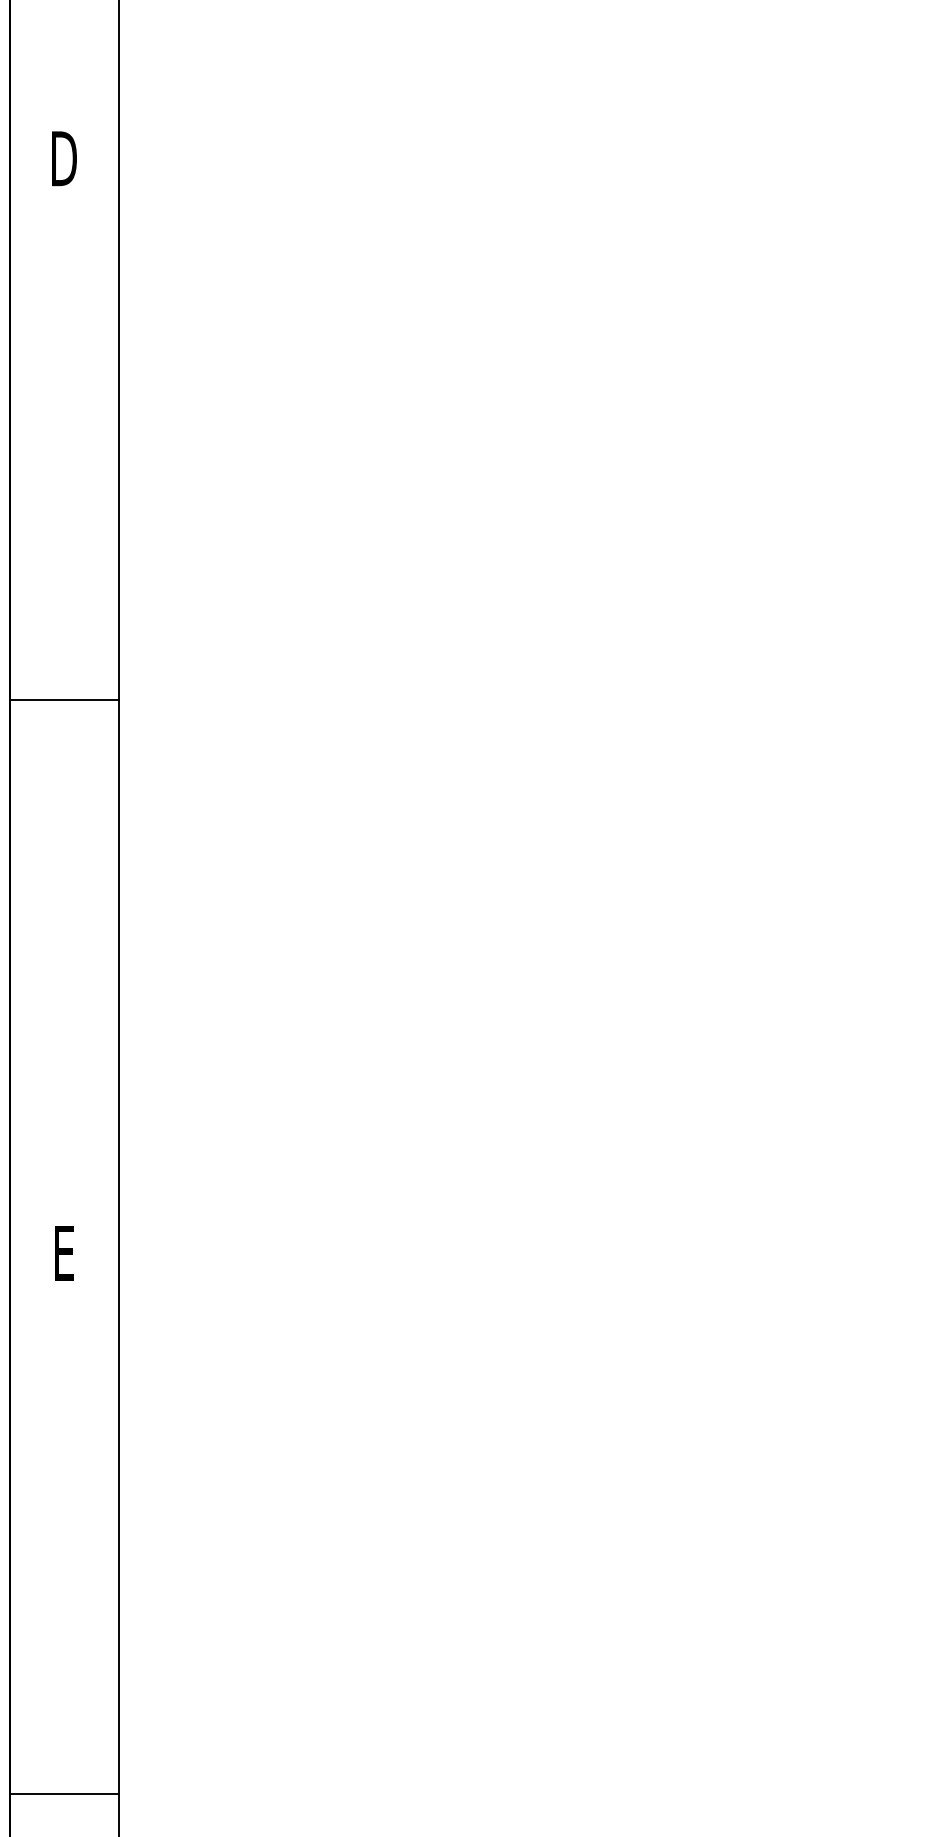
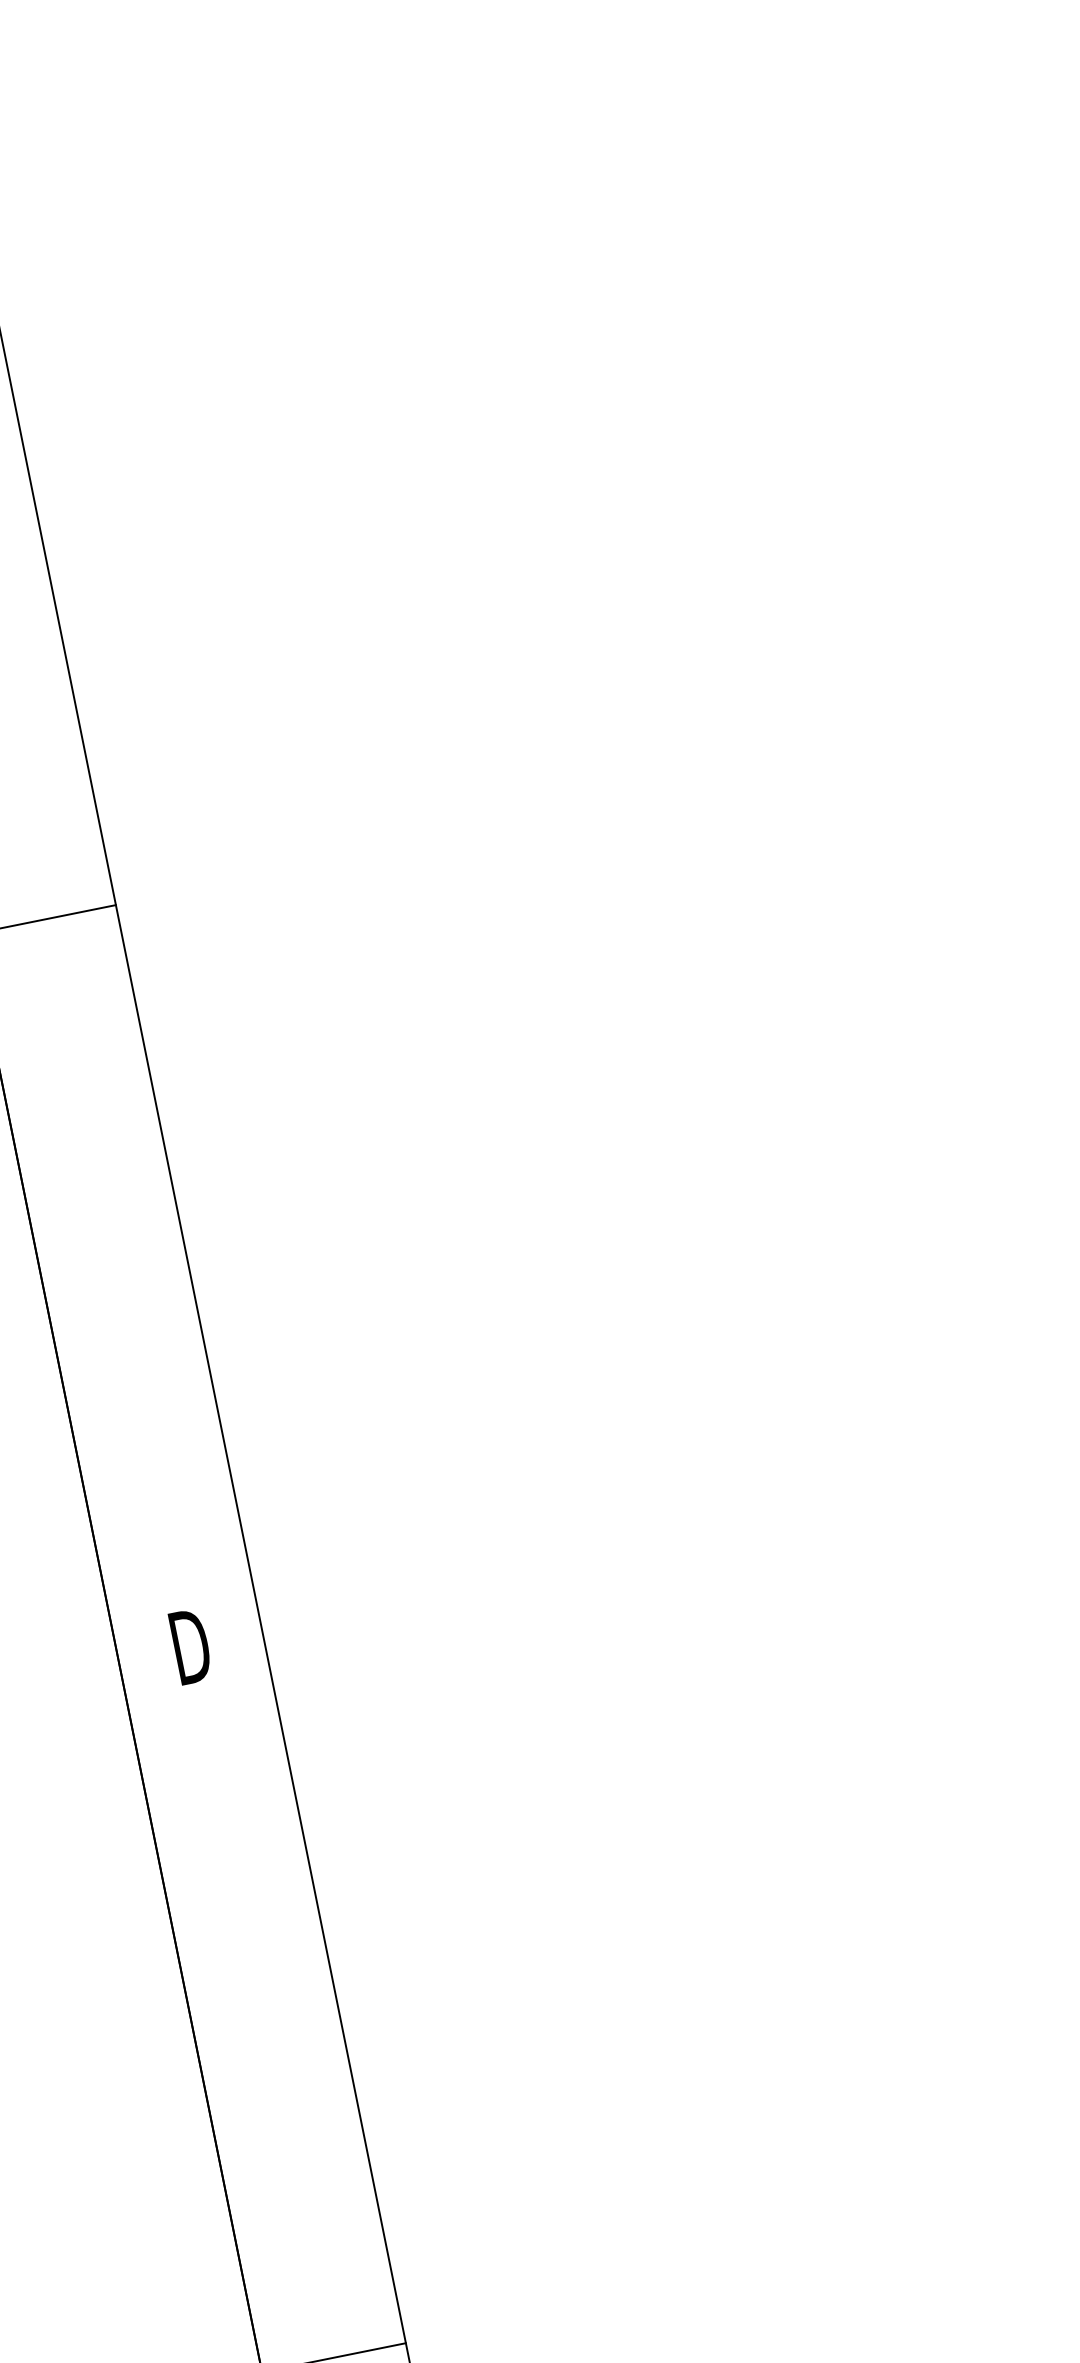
text: (64, 1252) -> (190, 1645), E -> D

